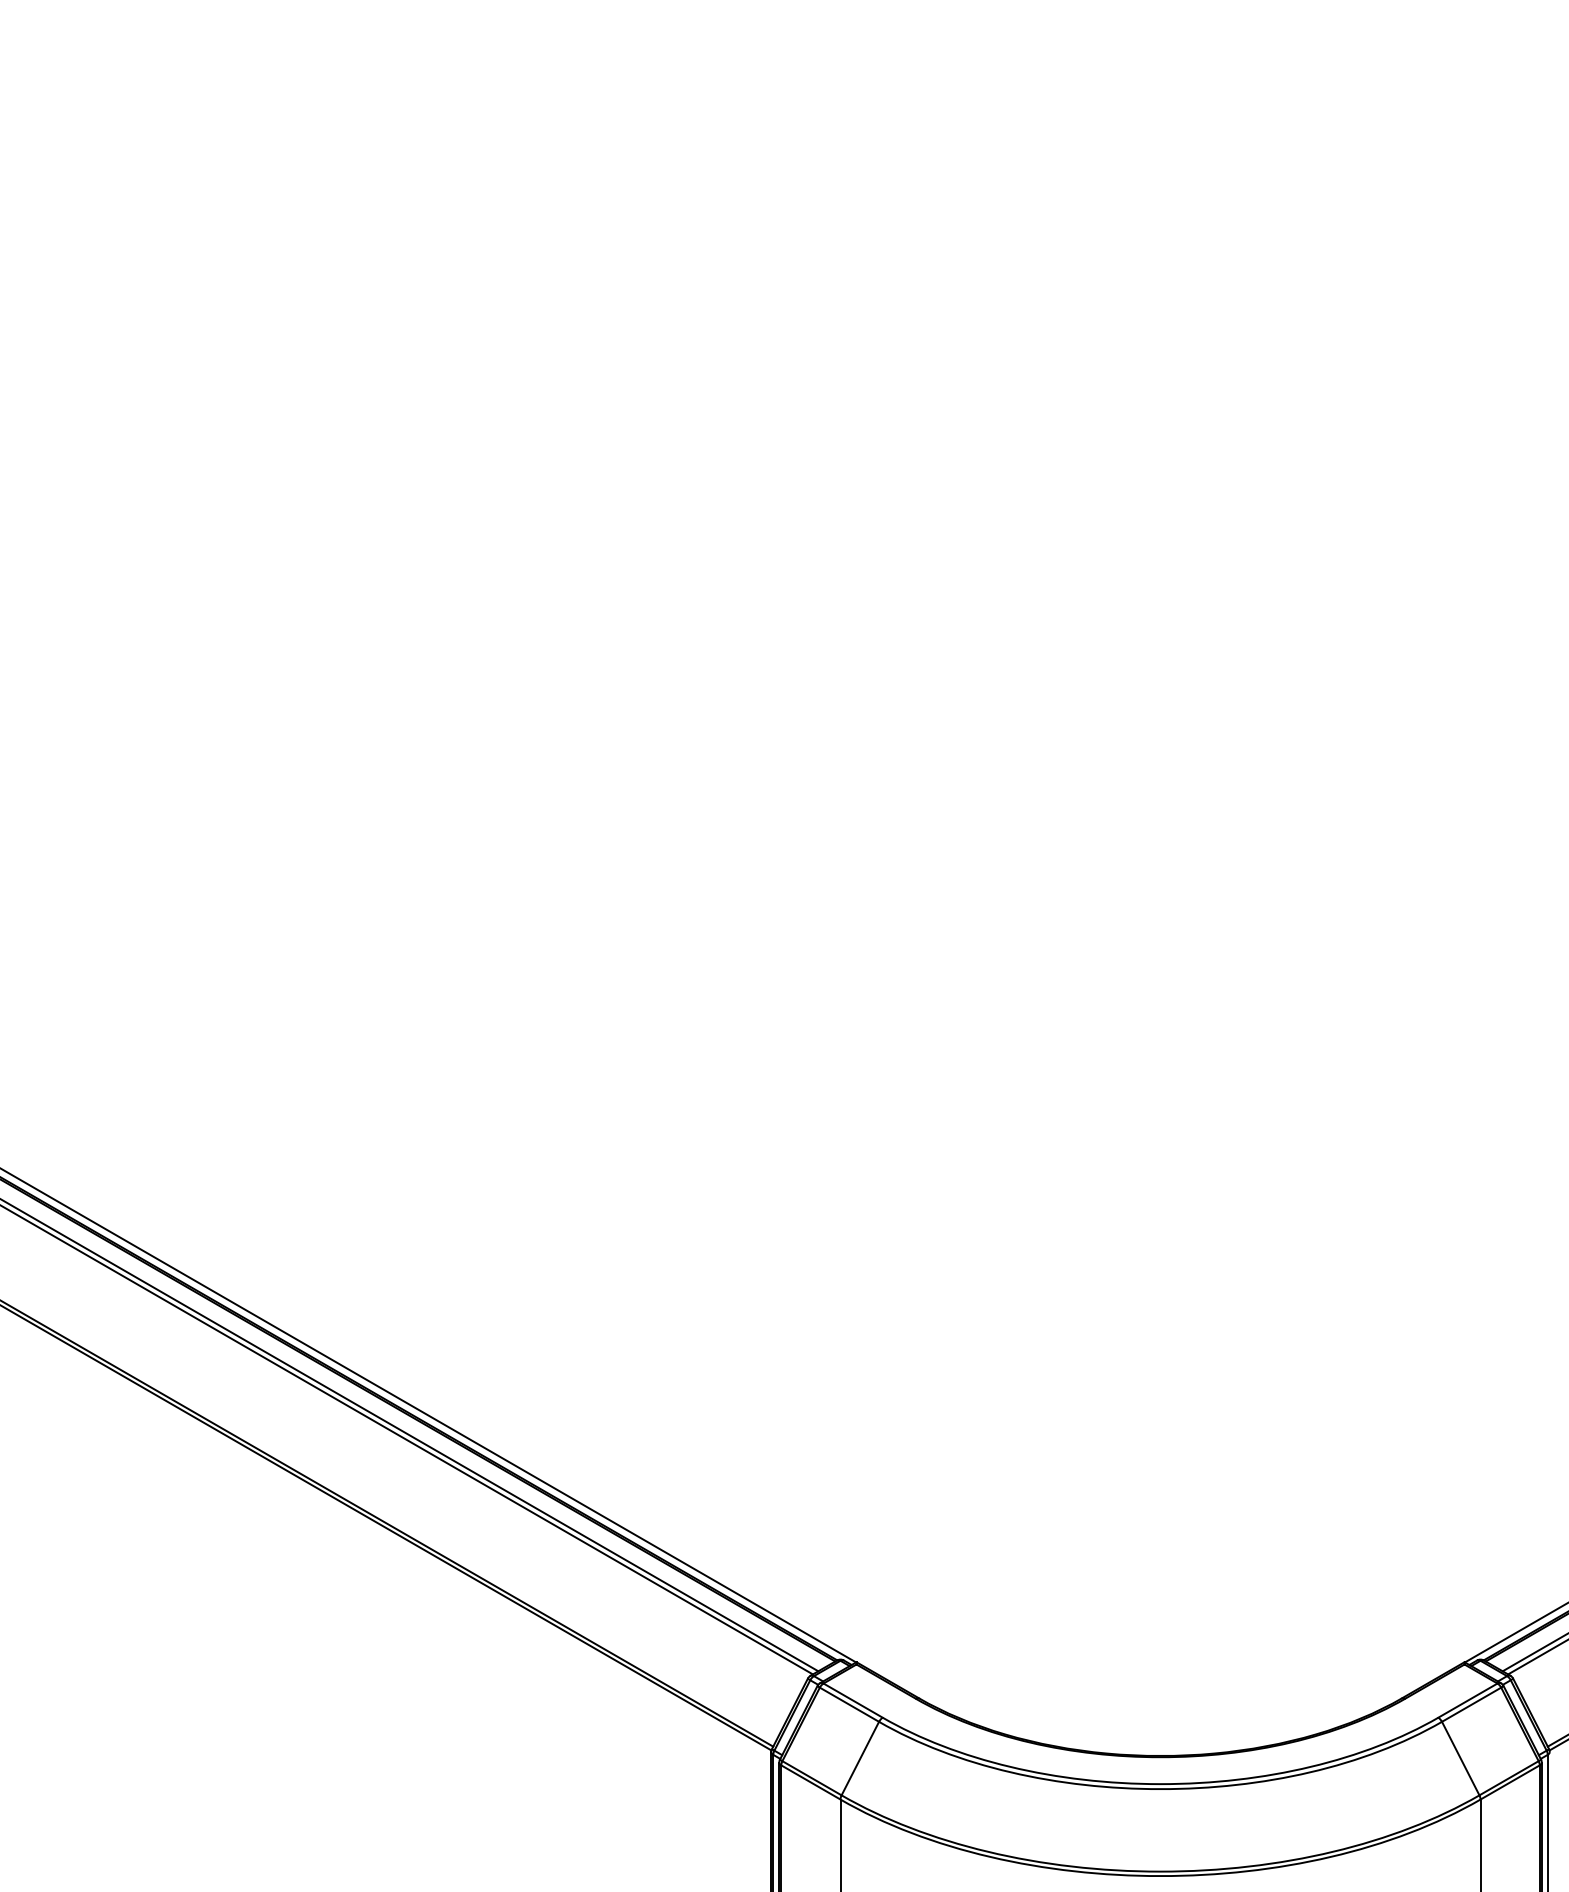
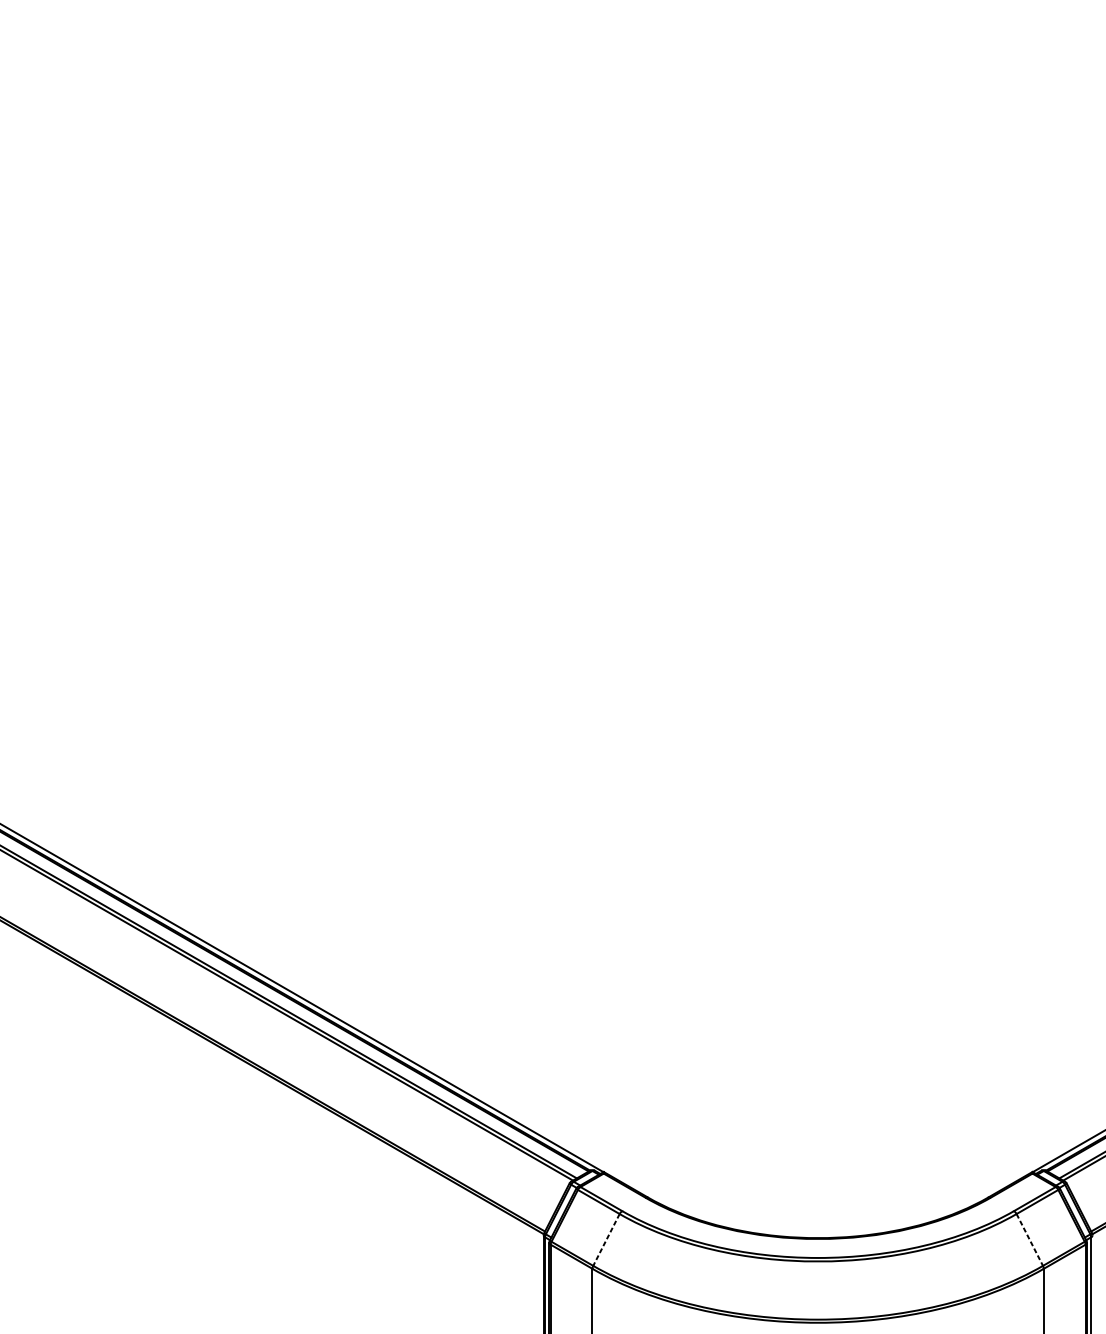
line: (860, 1759) -> (606, 1240), solid -> dashed
line: (1460, 1759) -> (1029, 1240), solid -> dashed

